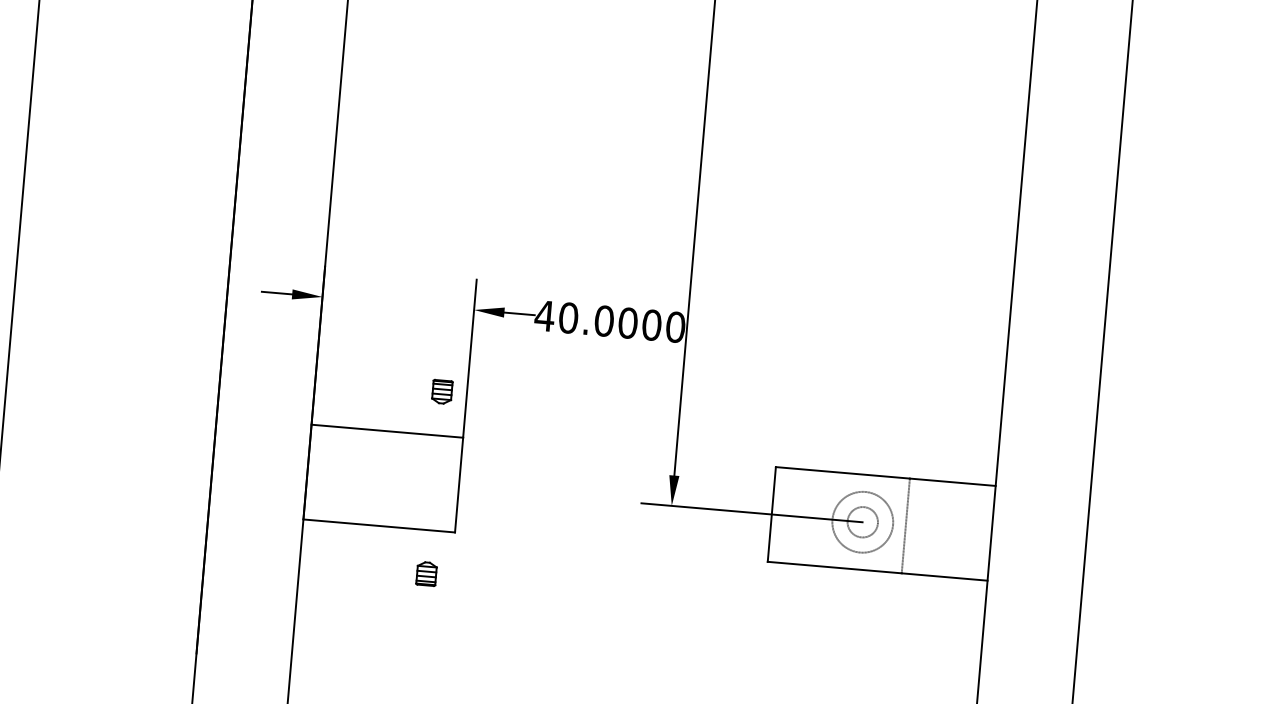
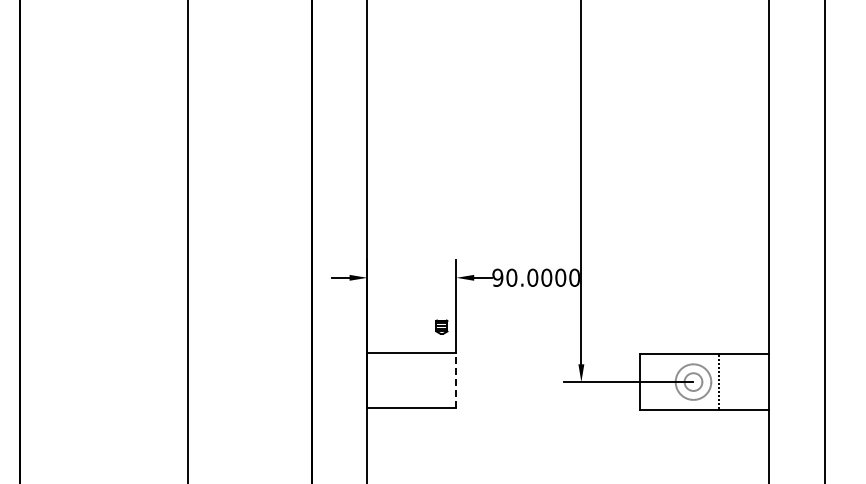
text: (544, 315) -> (497, 277), 40.0000 -> 90.0000
line: (459, 484) -> (456, 380), solid -> dashed
part: (426, 573) -> (441, 433), removed

